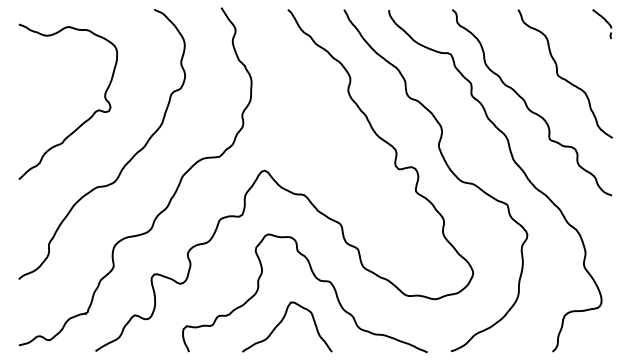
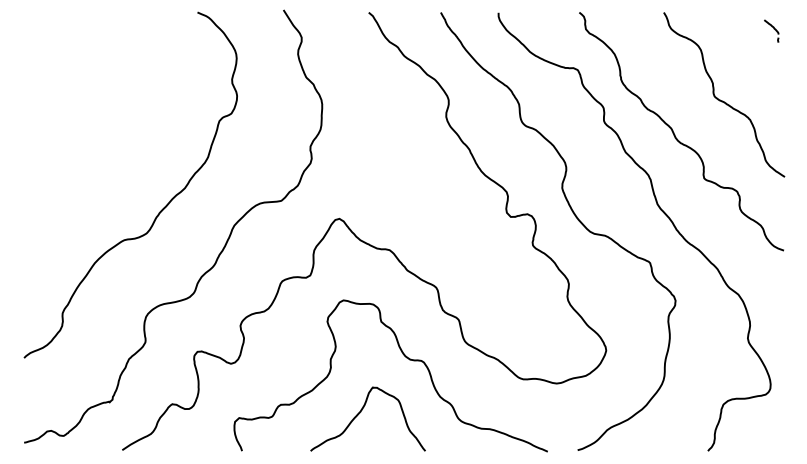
part: (602, 24) -> (771, 31), size x0.6
curve: (85, 120) -> (109, 154), removed

